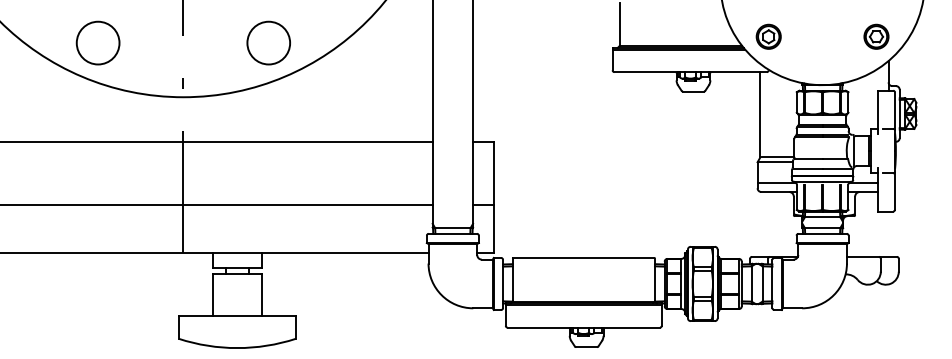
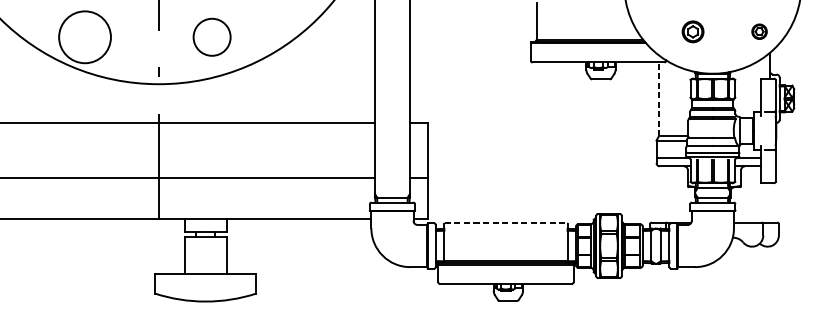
part: (768, 36) -> (692, 31), moved
part: (876, 36) -> (759, 31), size x0.7
circle: (97, 42) -> (84, 36), size x1.4
circle: (268, 42) -> (211, 36), moved
line: (760, 114) -> (659, 99), solid -> dashed
line: (583, 257) -> (505, 223), solid -> dashed

